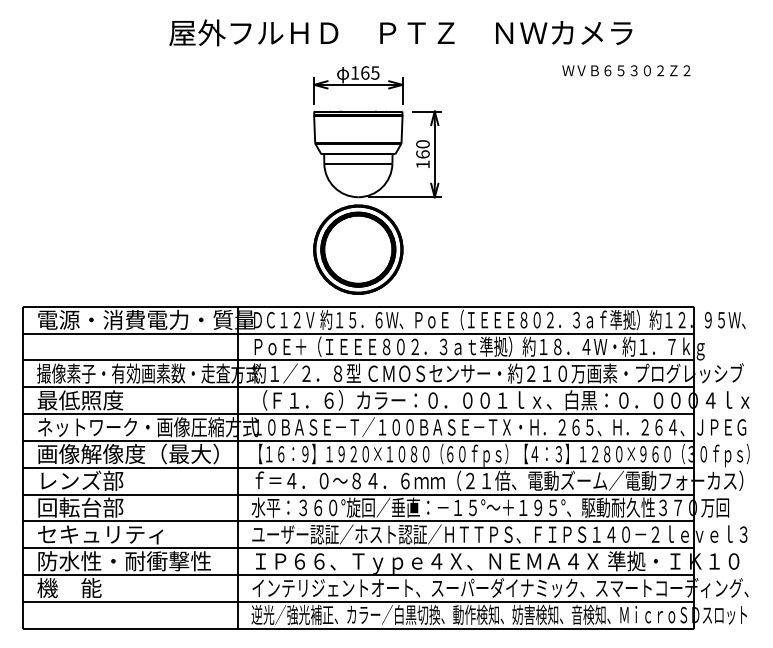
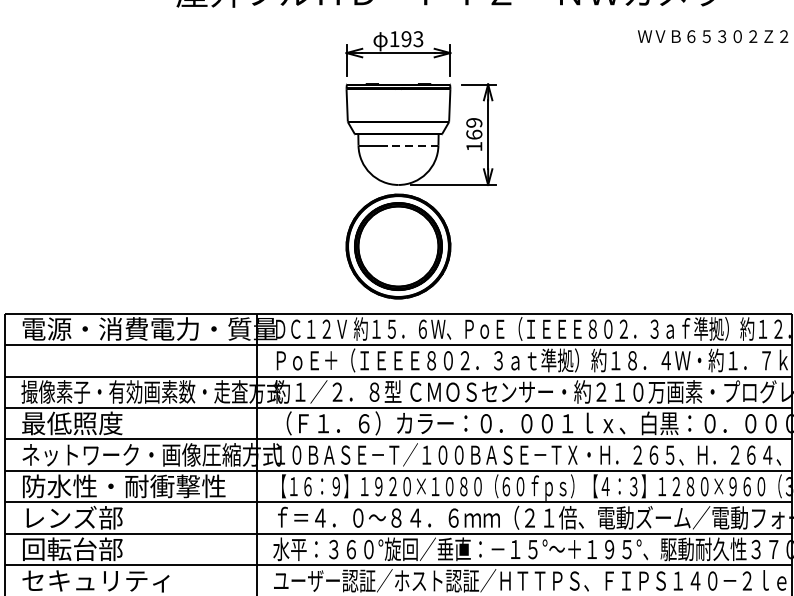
text: (370, 72) -> (412, 38), 165 -> 193
text: (422, 144) -> (473, 123), 160 -> 169
line: (367, 163) -> (409, 145), solid -> dashed
text: (127, 453) -> (127, 485), 画像解像度（最大） -> 防水性・耐衝撃性

